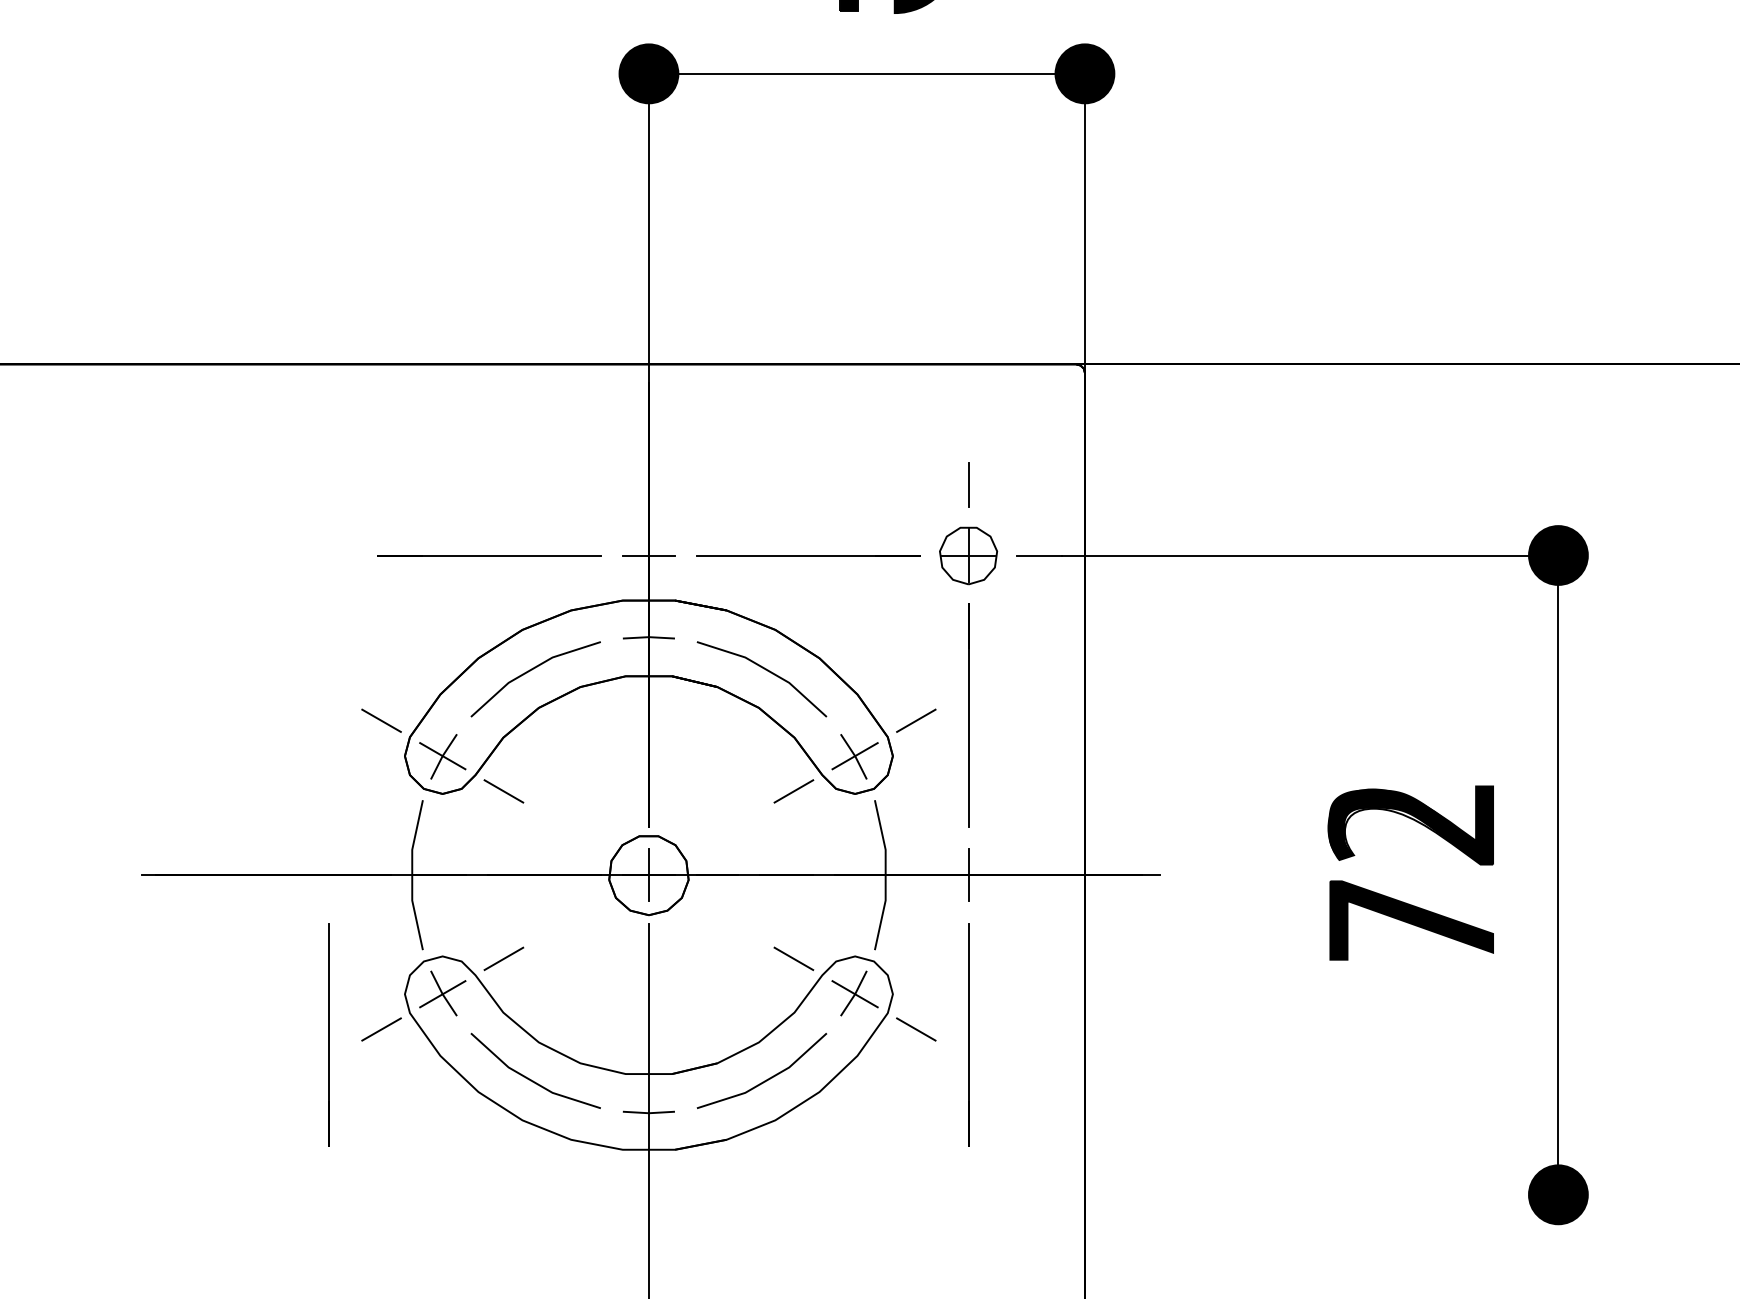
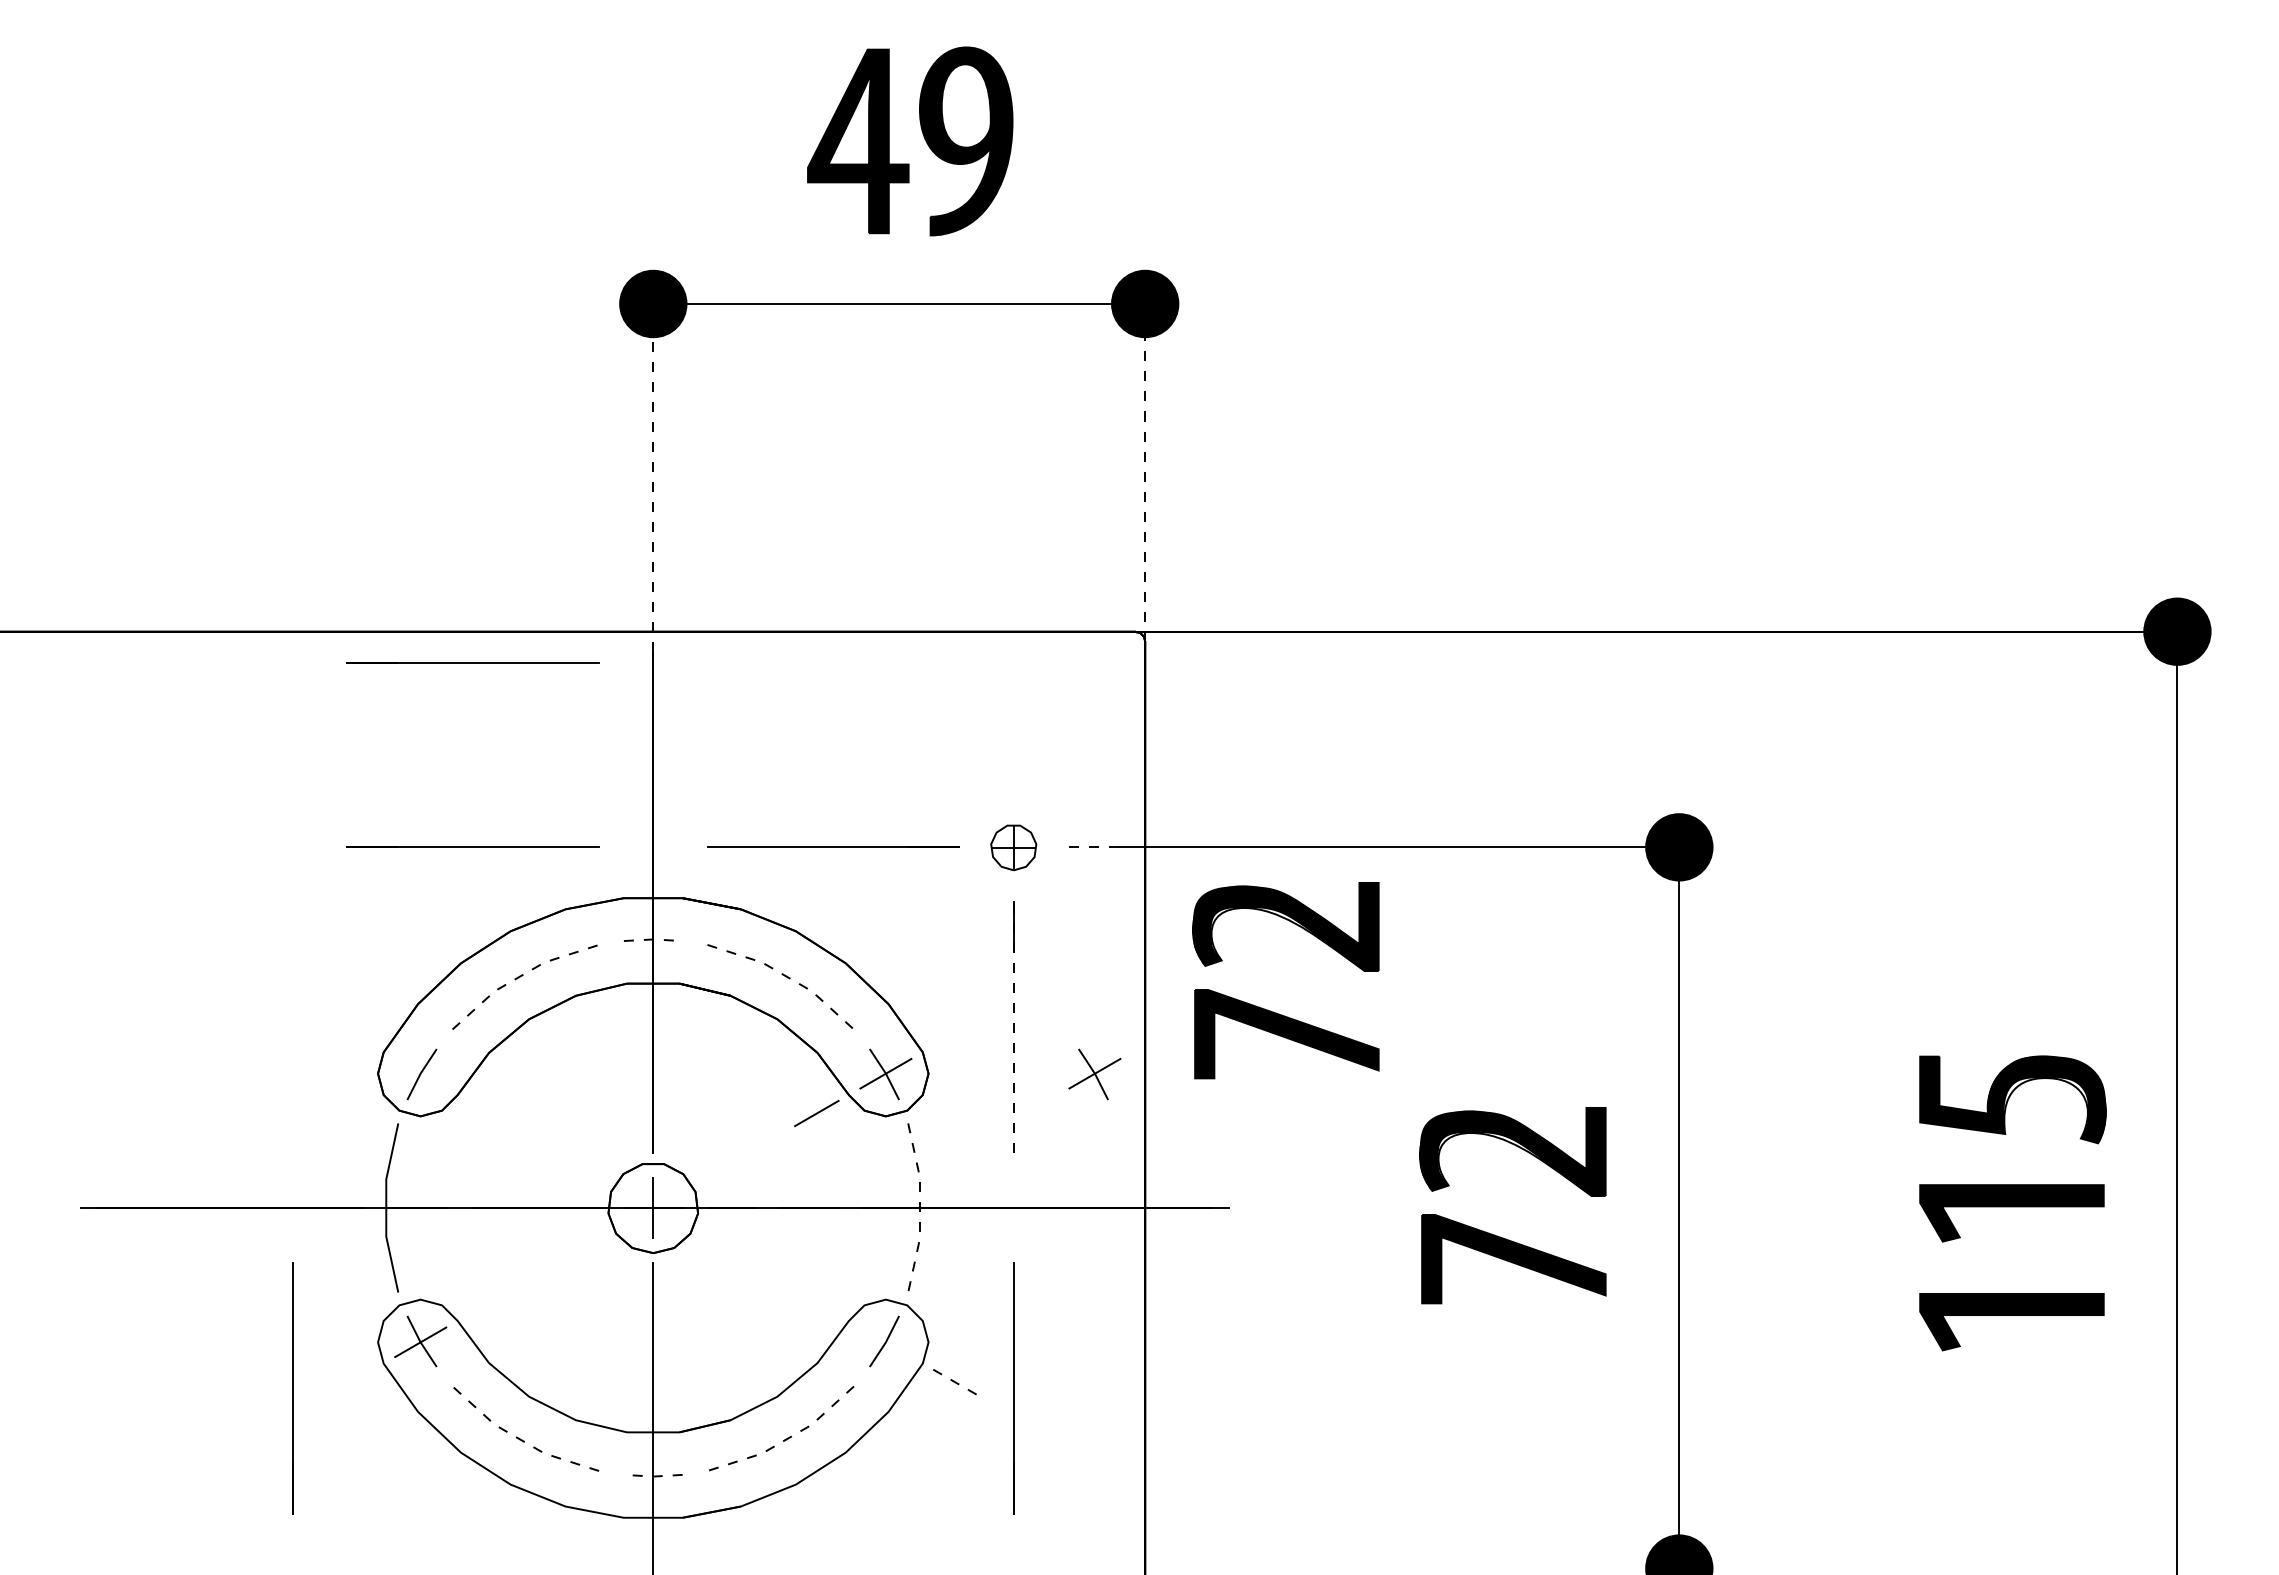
line: (1085, 223) -> (1145, 472), solid -> dashed
line: (649, 227) -> (653, 477), solid -> dashed
line: (488, 391) -> (472, 662), added
line: (968, 484) -> (1013, 767), removed
line: (648, 555) -> (652, 847), removed
part: (968, 555) -> (1013, 847), size x0.7
line: (1040, 555) -> (1094, 847), solid -> dashed
line: (649, 637) -> (653, 939), solid -> dashed
line: (530, 669) -> (519, 976), solid -> dashed
line: (767, 669) -> (786, 976), solid -> dashed
part: (1198, 700) -> (1273, 1011), added
line: (968, 715) -> (1013, 1027), solid -> dashed
line: (381, 720) -> (351, 1033), removed
line: (915, 720) -> (954, 1033), removed
line: (442, 755) -> (420, 1073), removed
part: (1040, 756) -> (1094, 1074), added
line: (503, 791) -> (489, 1113), removed
line: (968, 874) -> (1013, 1207), removed
line: (885, 875) -> (920, 1208), solid -> dashed
line: (503, 958) -> (489, 1301), removed
line: (793, 958) -> (816, 1301), removed
line: (854, 994) -> (885, 1342), removed
line: (381, 1028) -> (351, 1381), removed
line: (916, 1029) -> (955, 1382), solid -> dashed
line: (530, 1080) -> (519, 1439), solid -> dashed
line: (767, 1080) -> (786, 1439), solid -> dashed
line: (649, 1113) -> (653, 1476), solid -> dashed

